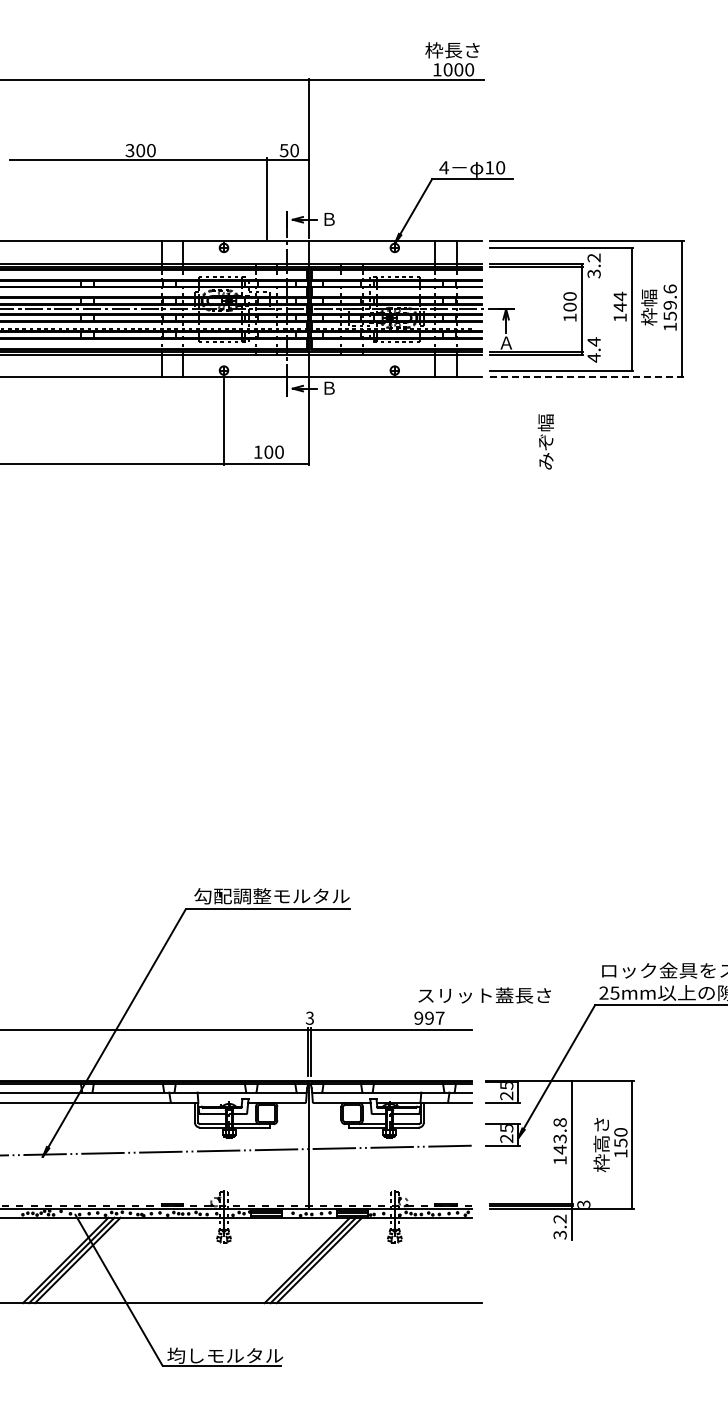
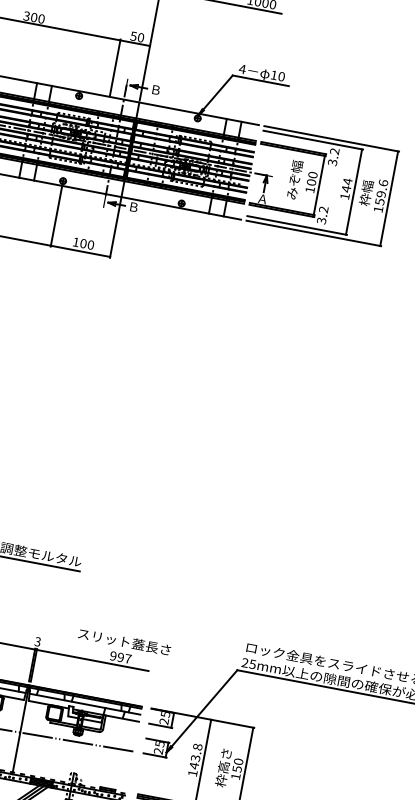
text: (593, 349) -> (322, 214), 4.4 -> 3.2
line: (586, 377) -> (313, 233), dashed -> solid
text: (545, 441) -> (294, 179), moved
text: (484, 995) -> (124, 641), moved

